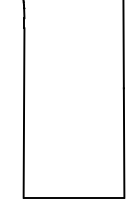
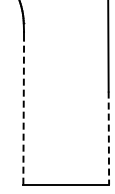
line: (23, 112) -> (23, 112), solid -> dashed
line: (123, 143) -> (108, 138), solid -> dashed

